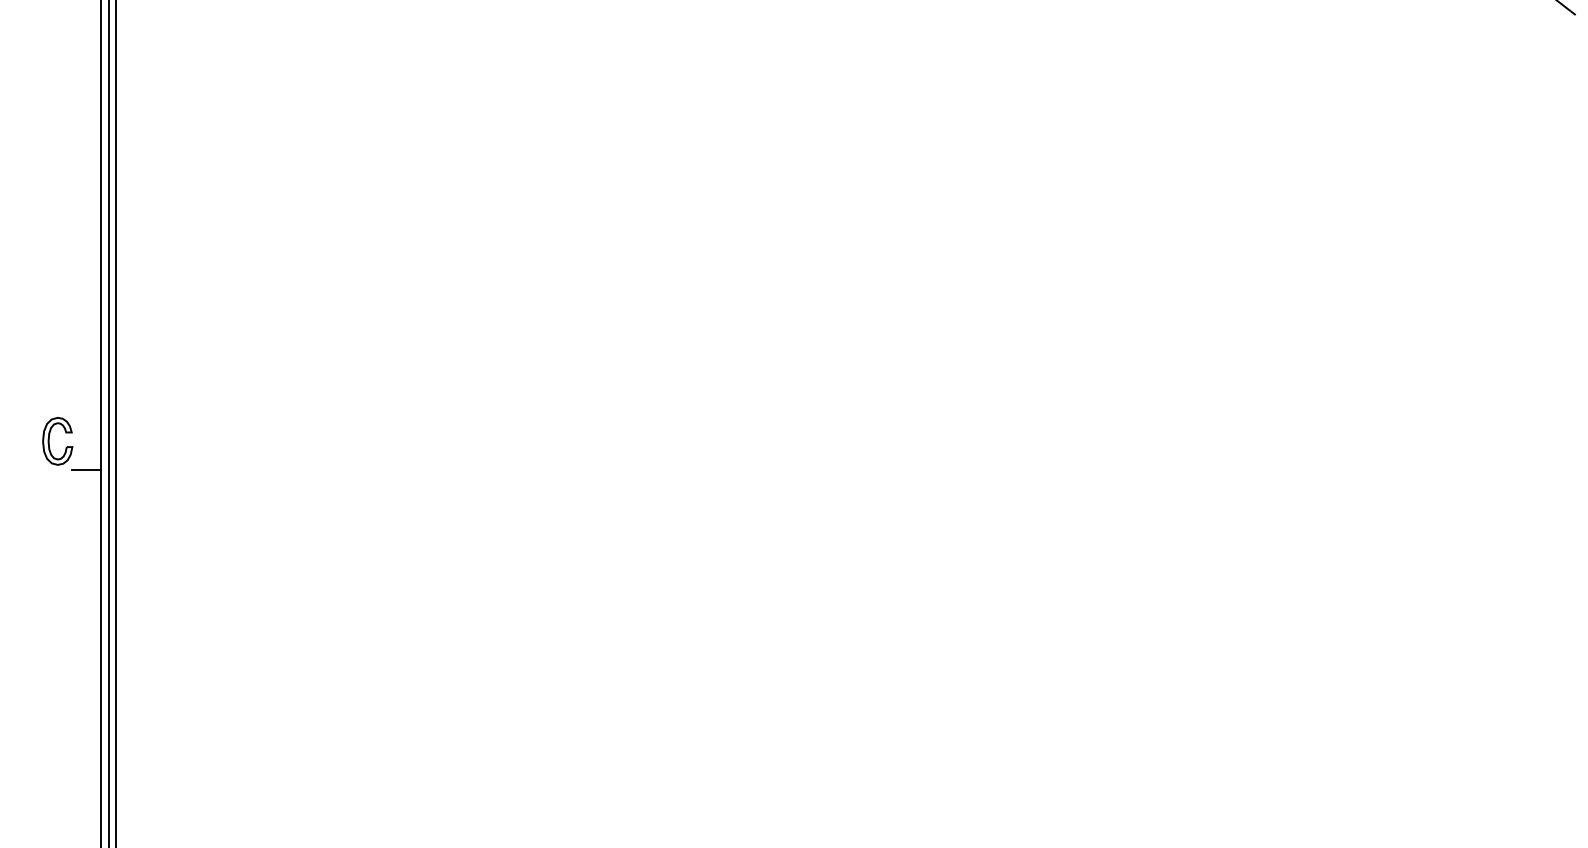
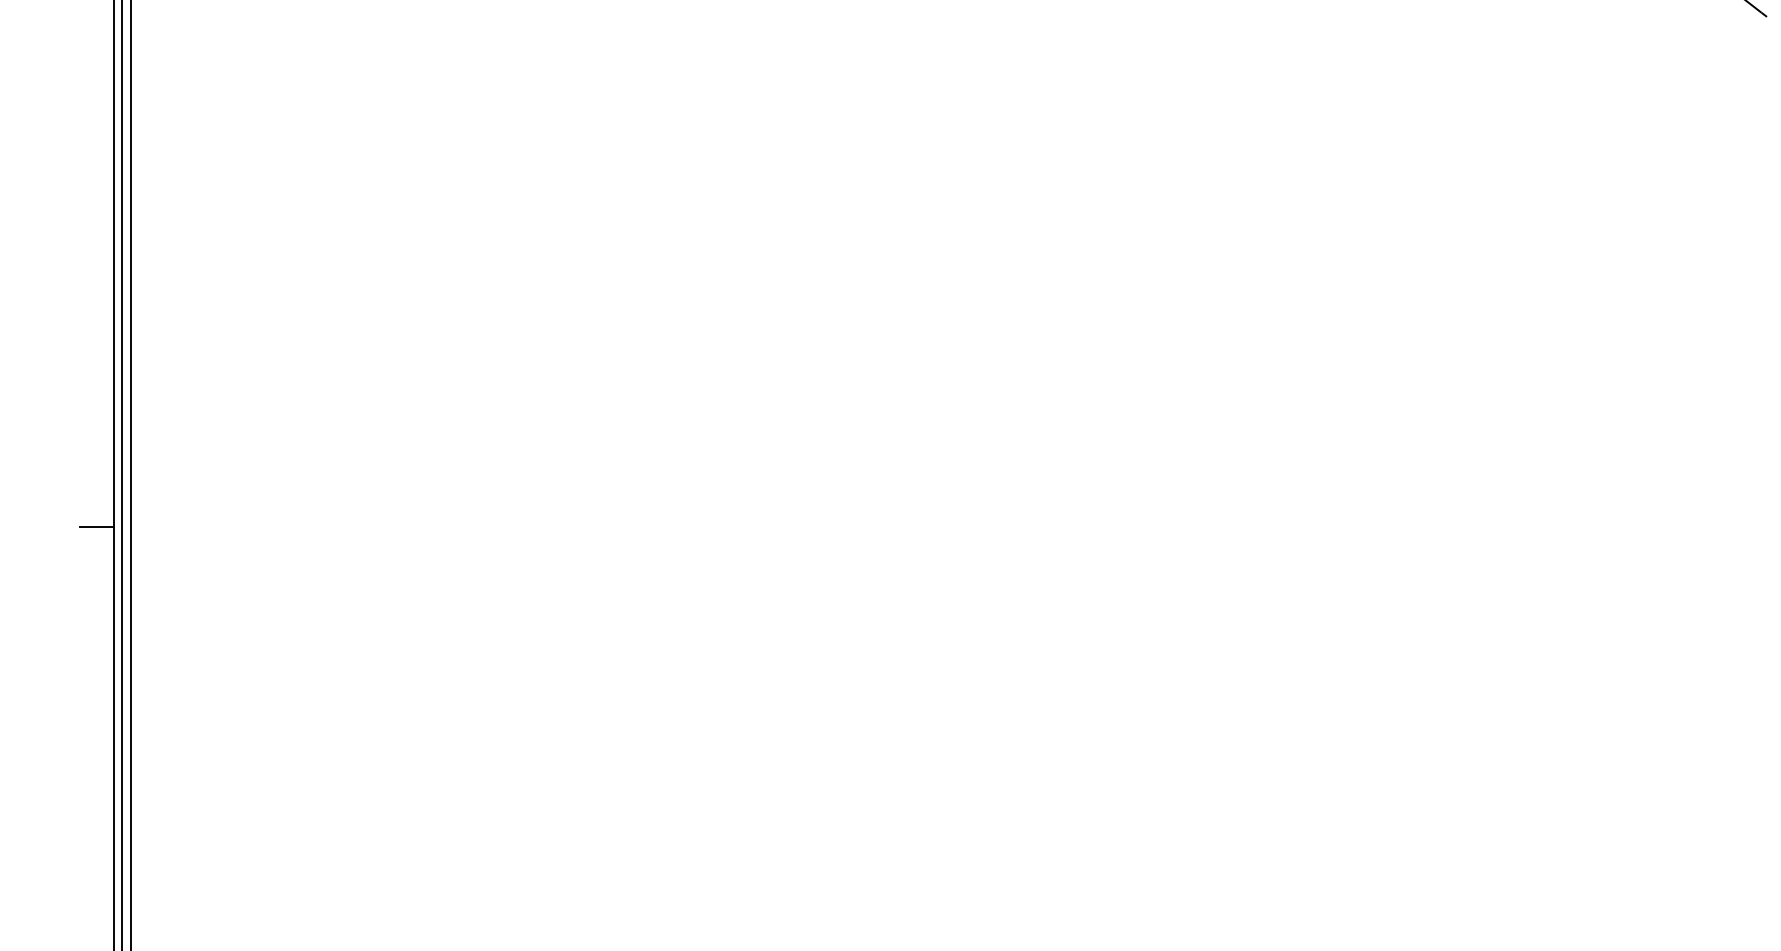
part: (49, 441) -> (55, 495), removed

